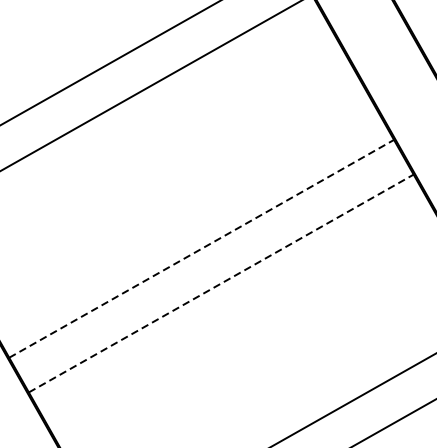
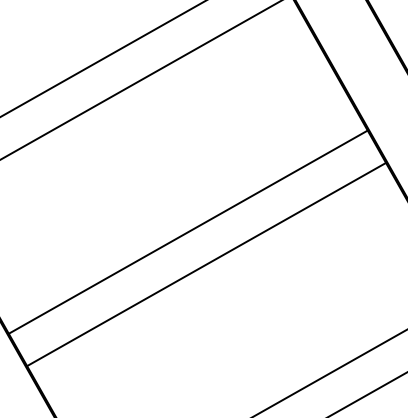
line: (201, 248) -> (188, 231), dashed -> solid
line: (222, 283) -> (207, 264), dashed -> solid

